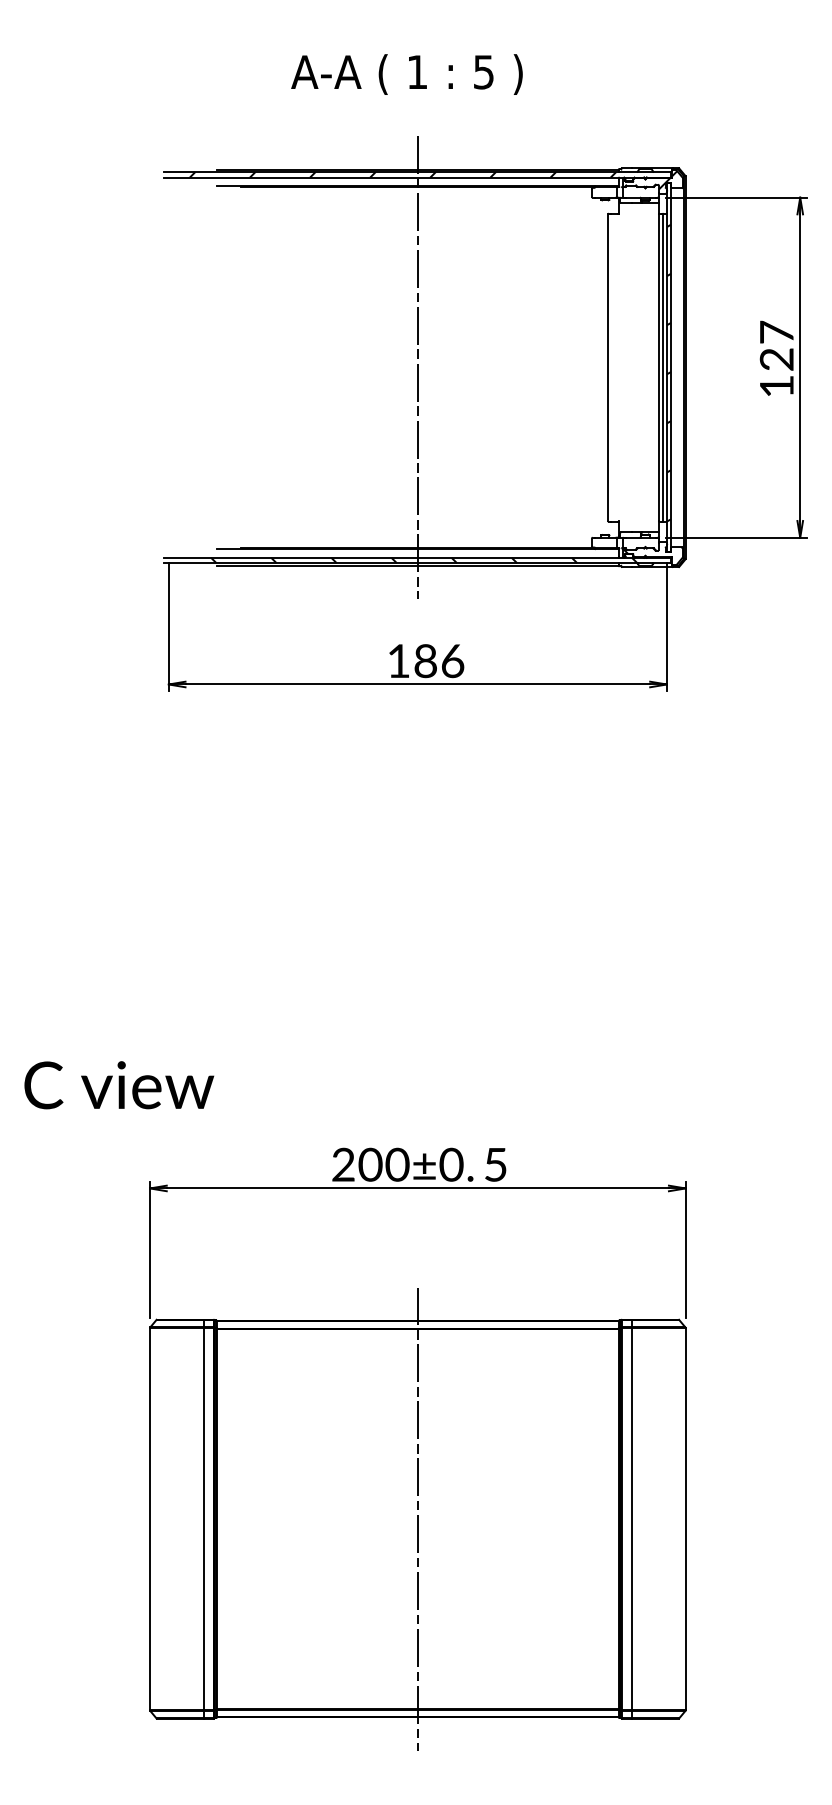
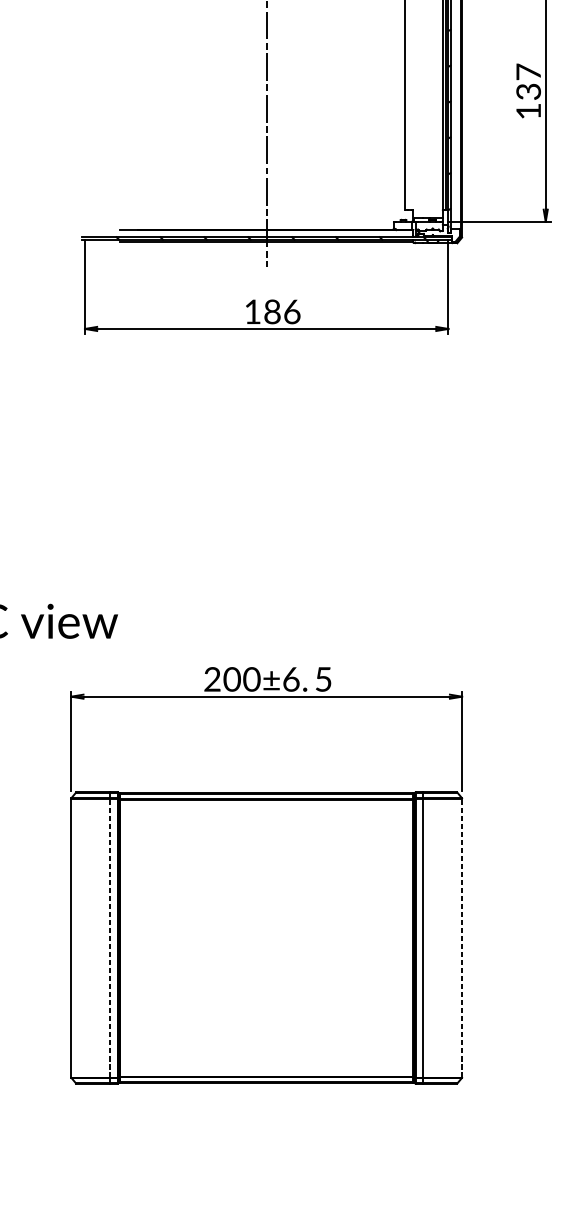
text: (777, 359) -> (529, 91), 127 -> 137
text: (451, 1164) -> (291, 679), 200±0. -> 200±6.
line: (203, 1518) -> (110, 937), solid -> dashed
line: (417, 1518) -> (266, 937), removed
line: (685, 1518) -> (462, 937), solid -> dashed

